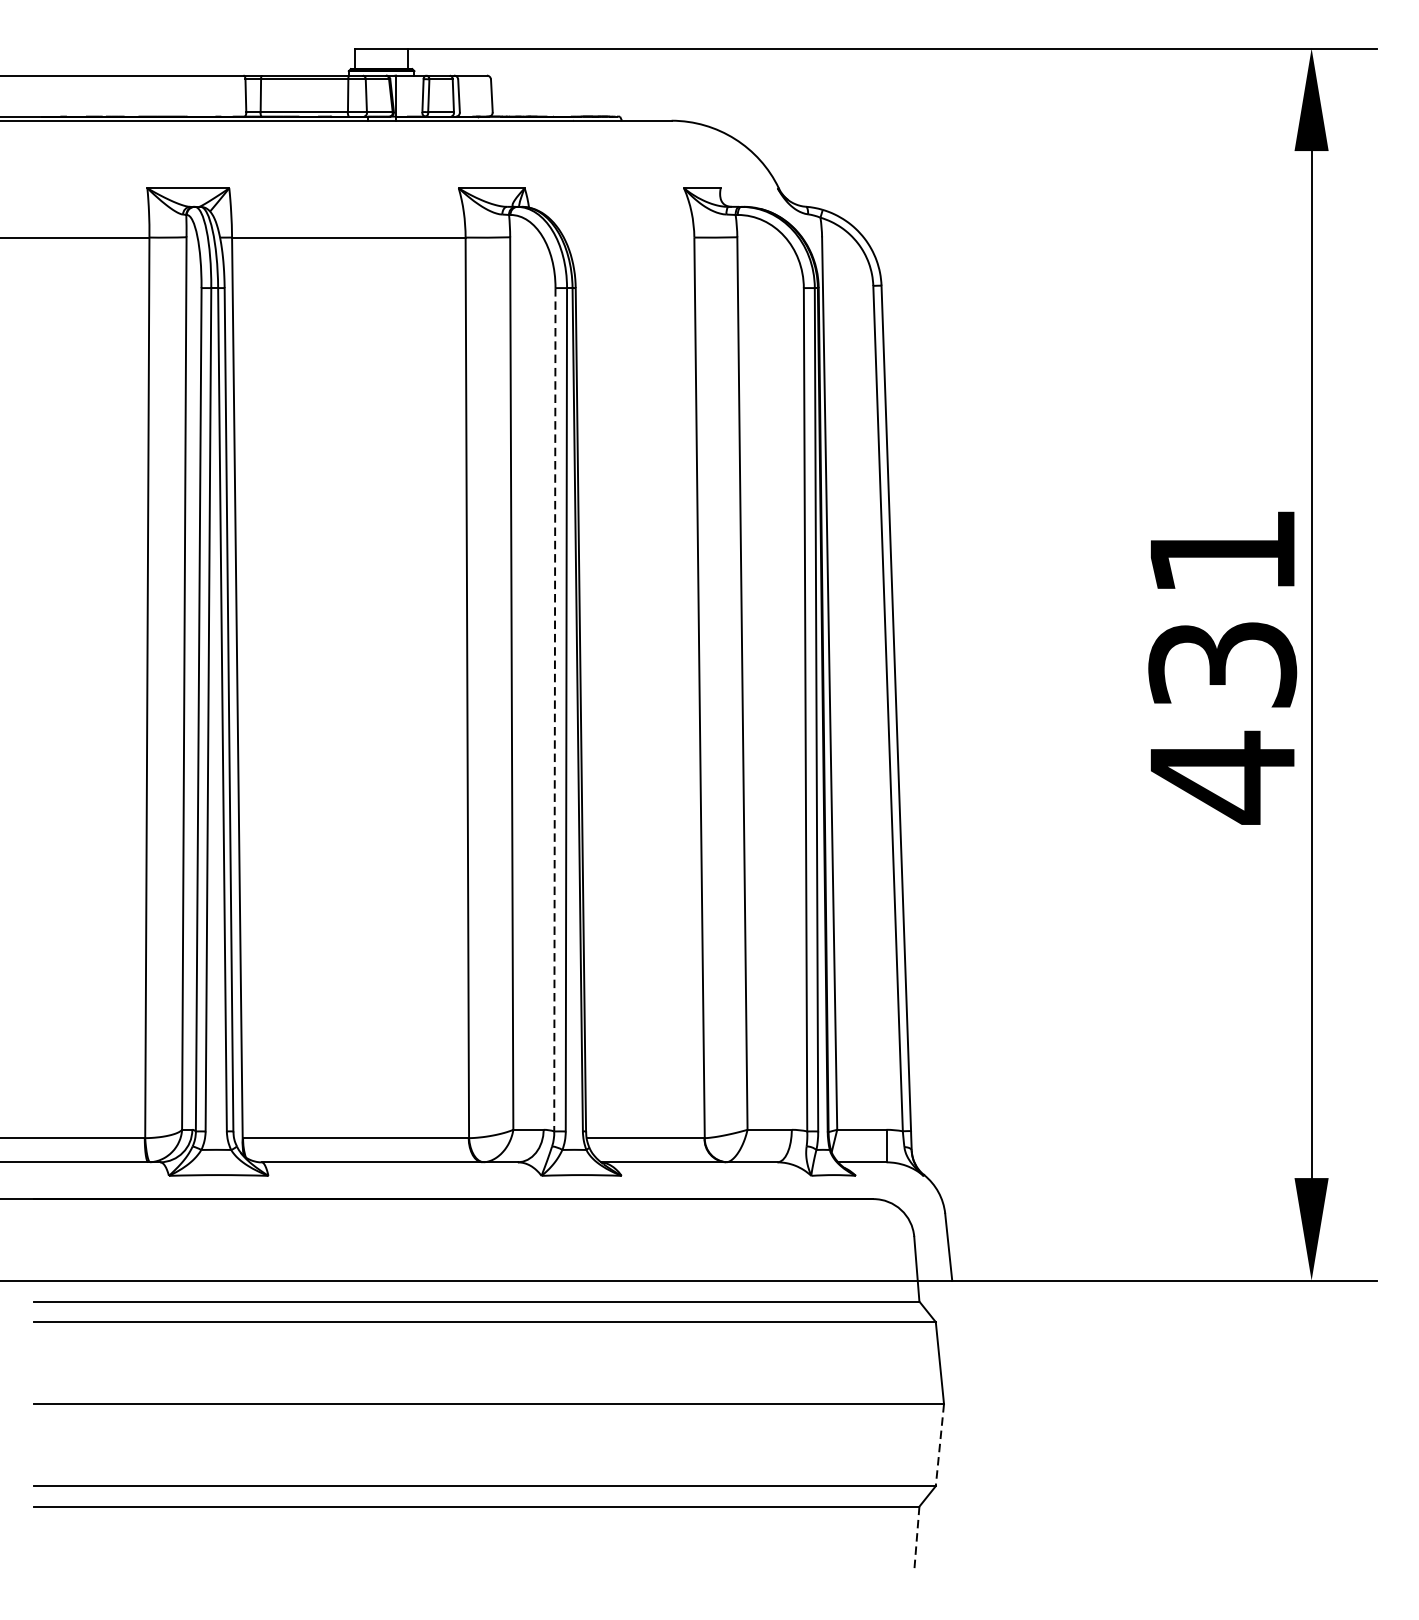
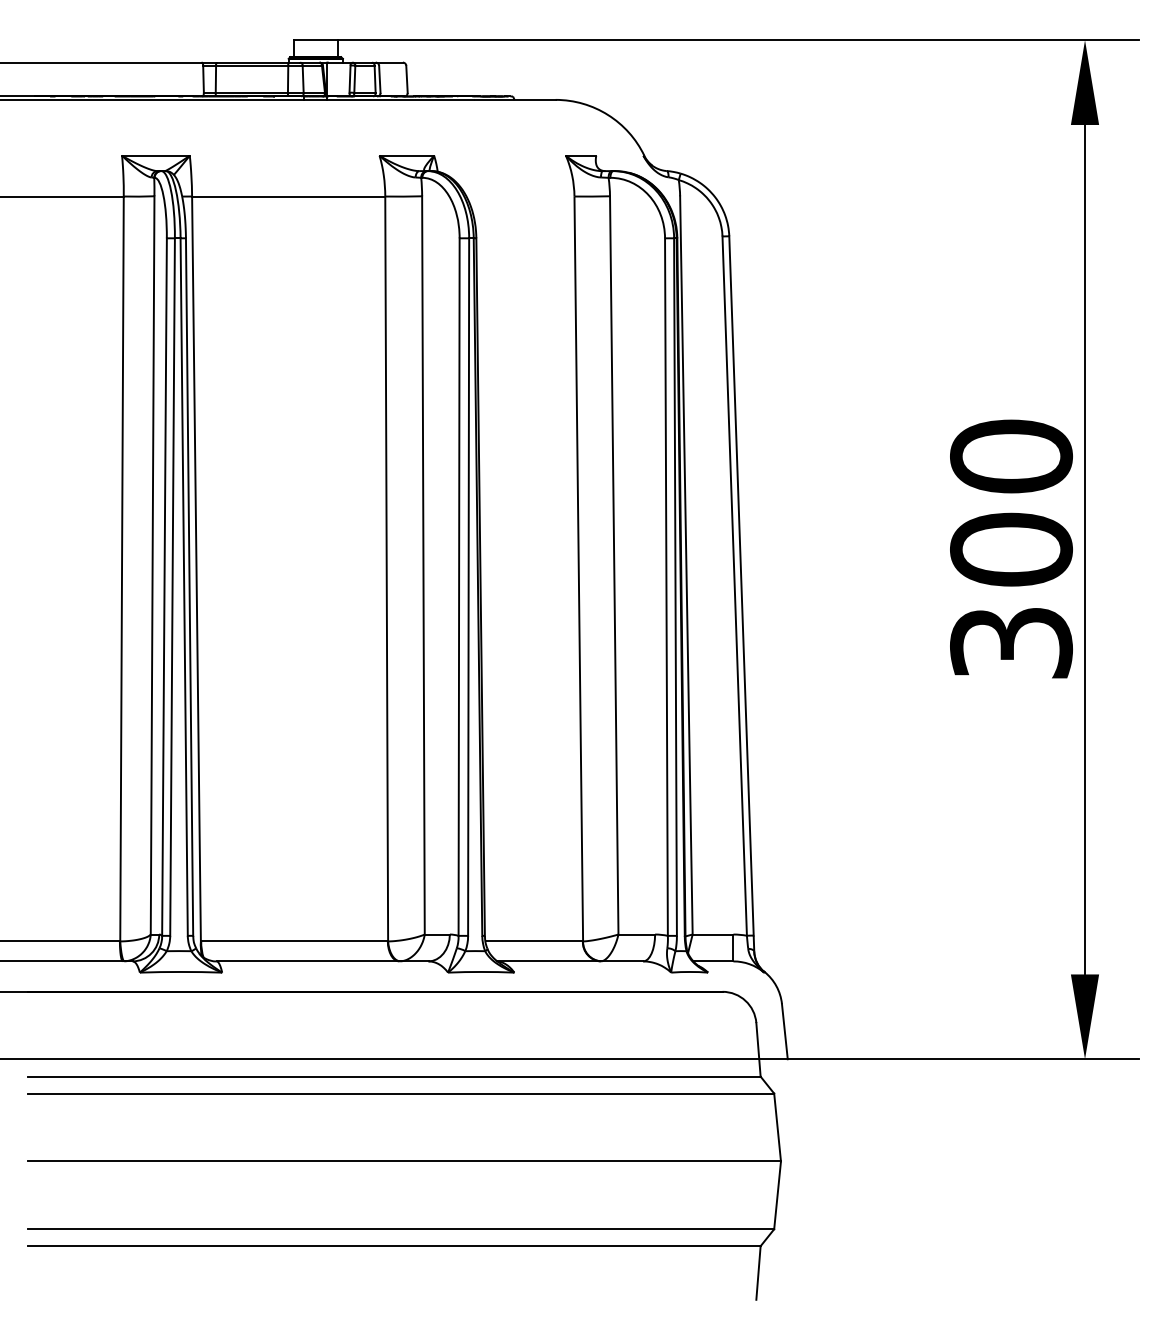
text: (1222, 665) -> (1011, 550), 431 -> 300
line: (555, 710) -> (459, 587), dashed -> solid
line: (939, 1445) -> (777, 1195), dashed -> solid
line: (916, 1539) -> (758, 1273), dashed -> solid

